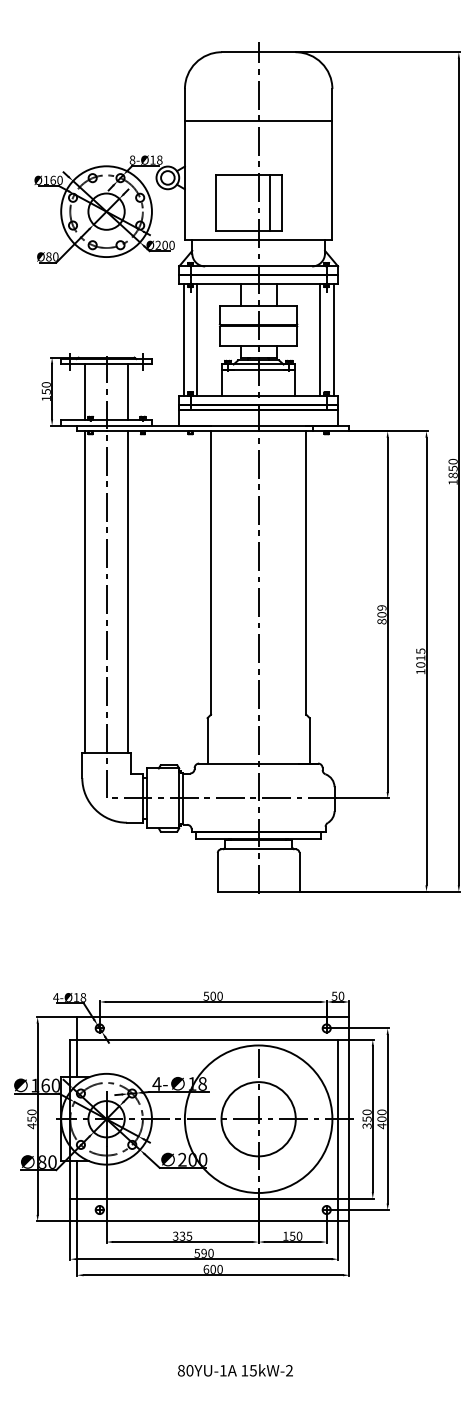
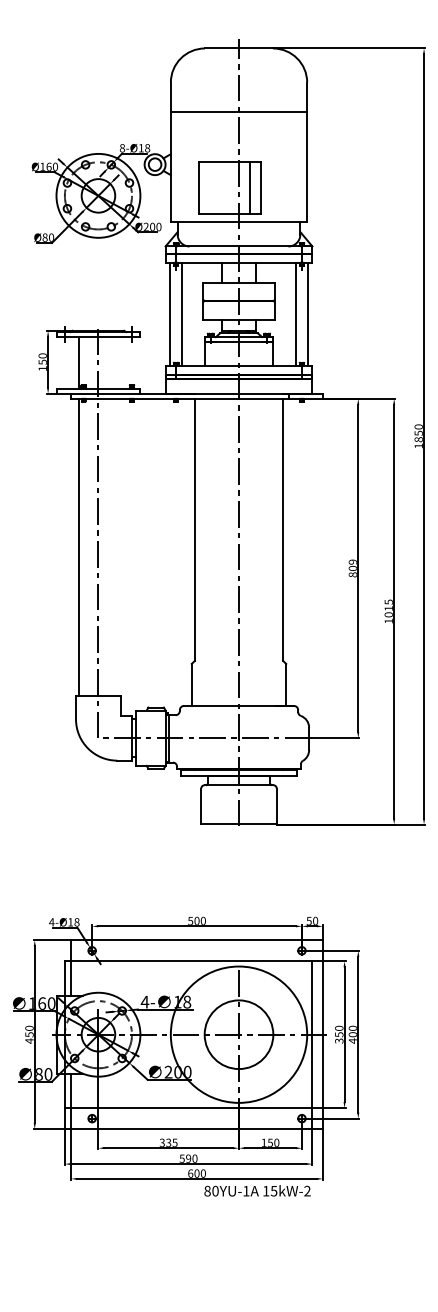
line: (128, 391) -> (118, 362), removed
line: (128, 592) -> (118, 547), removed
text: (235, 1369) -> (257, 1190), moved

